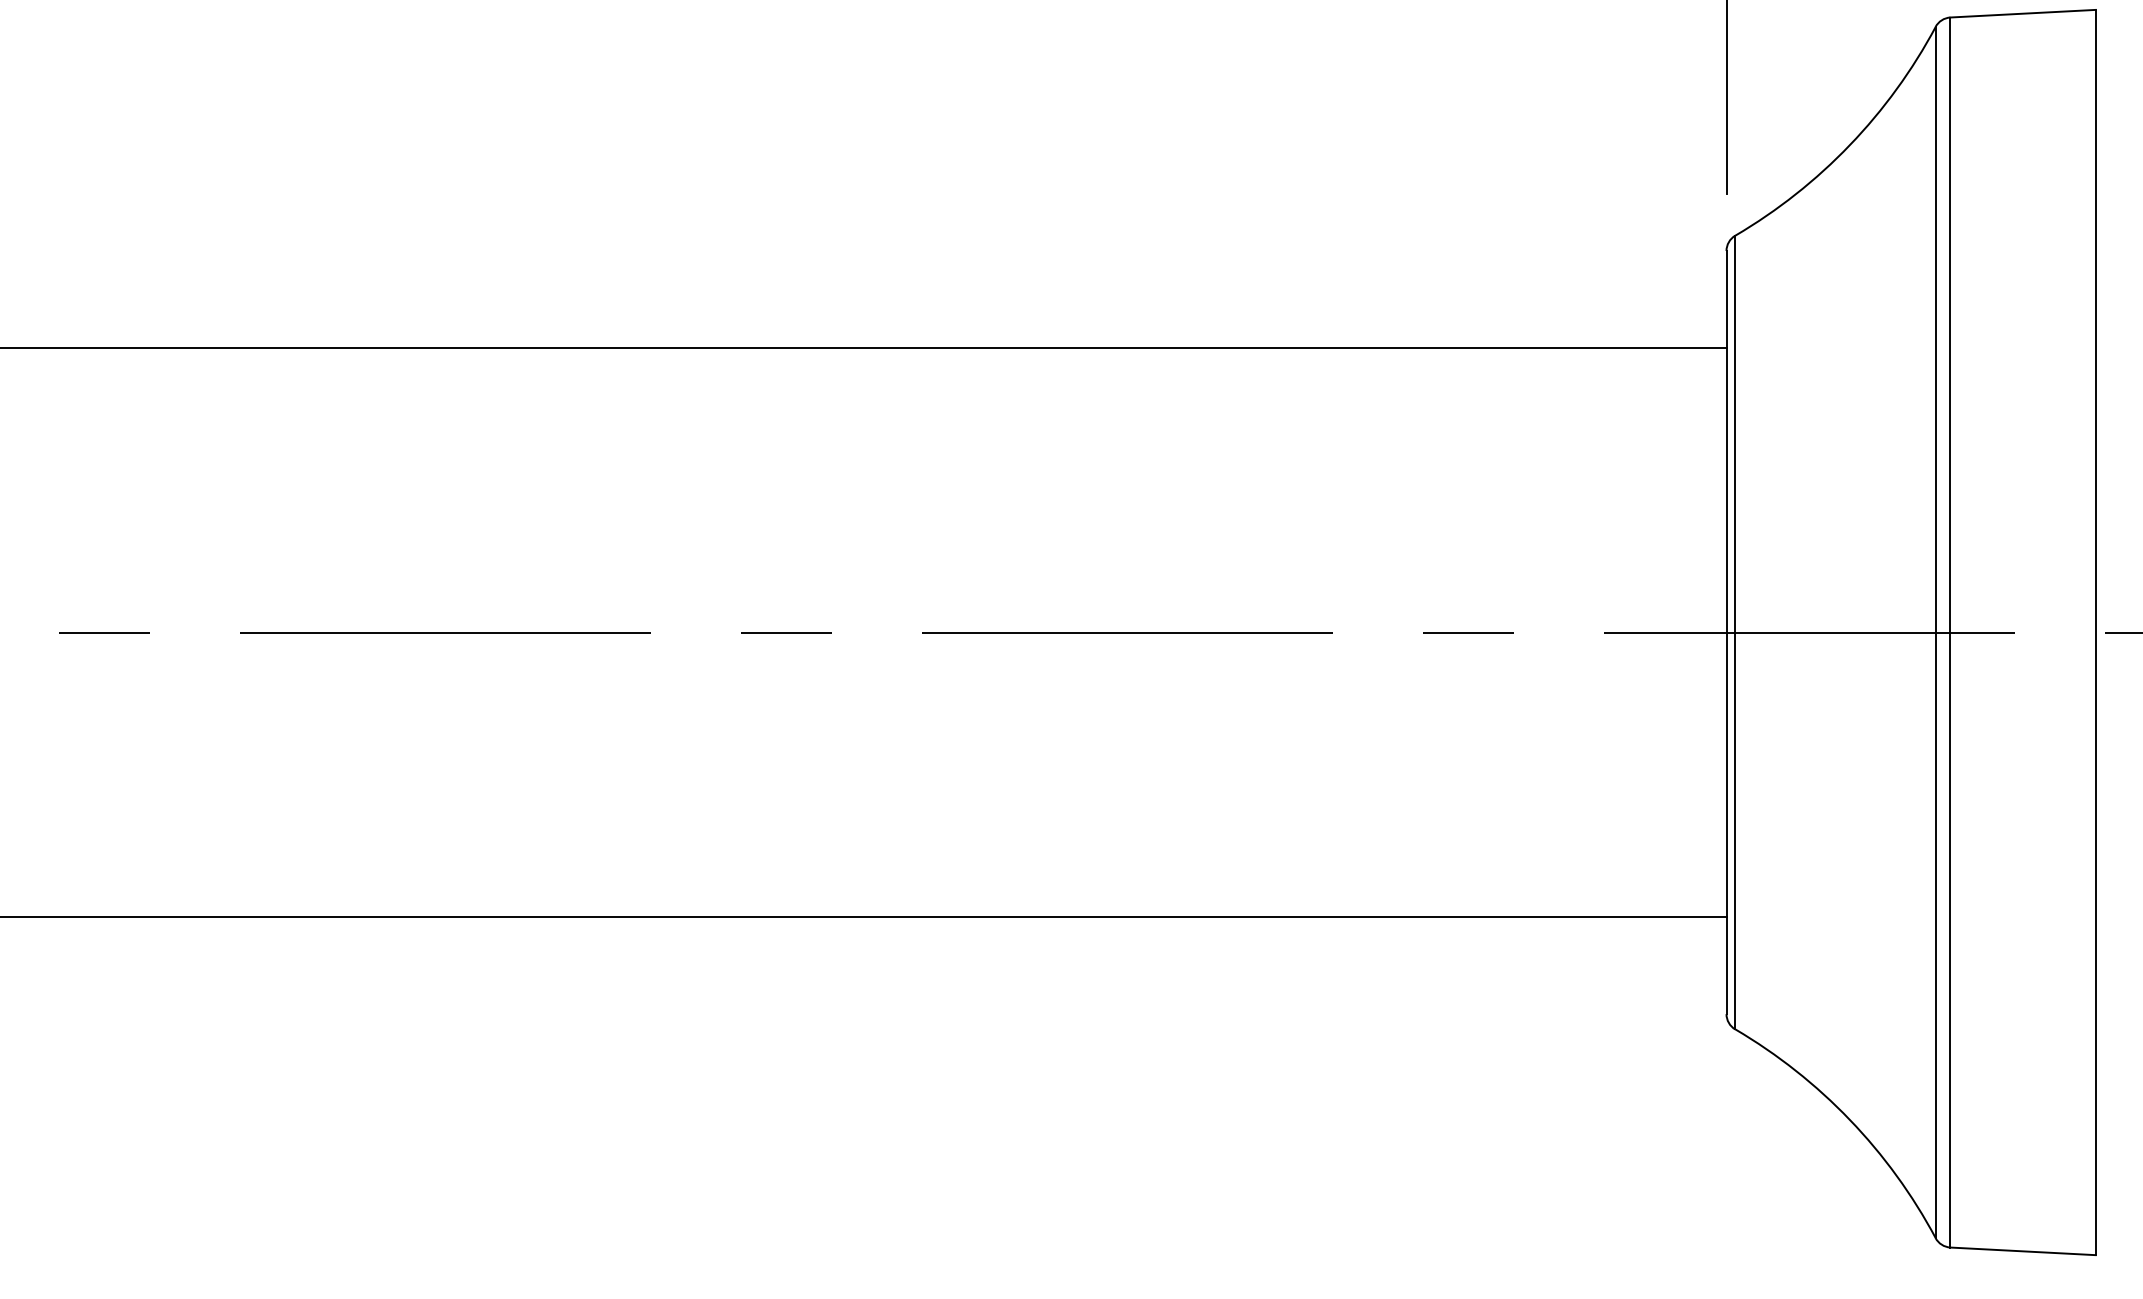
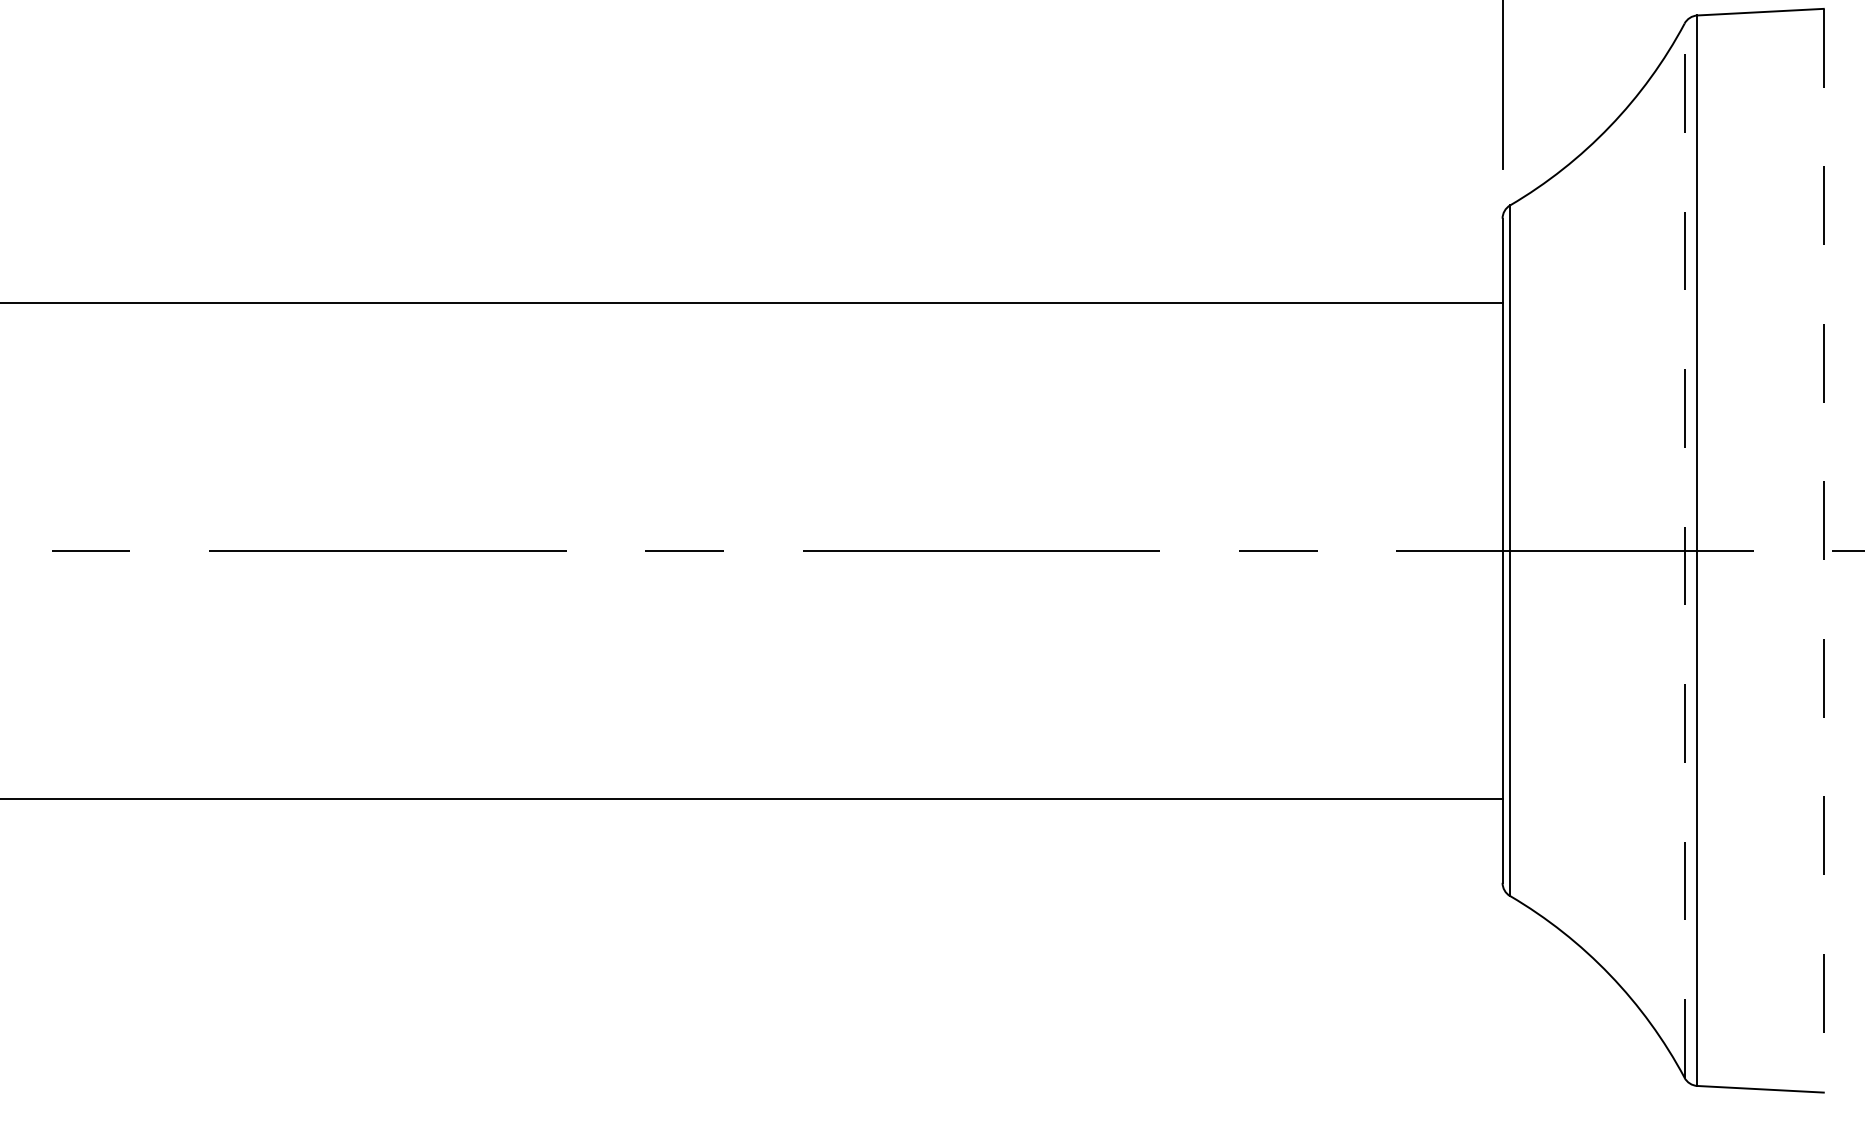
line: (1935, 632) -> (1684, 550), solid -> dashed
line: (2095, 632) -> (1823, 550), solid -> dashed

